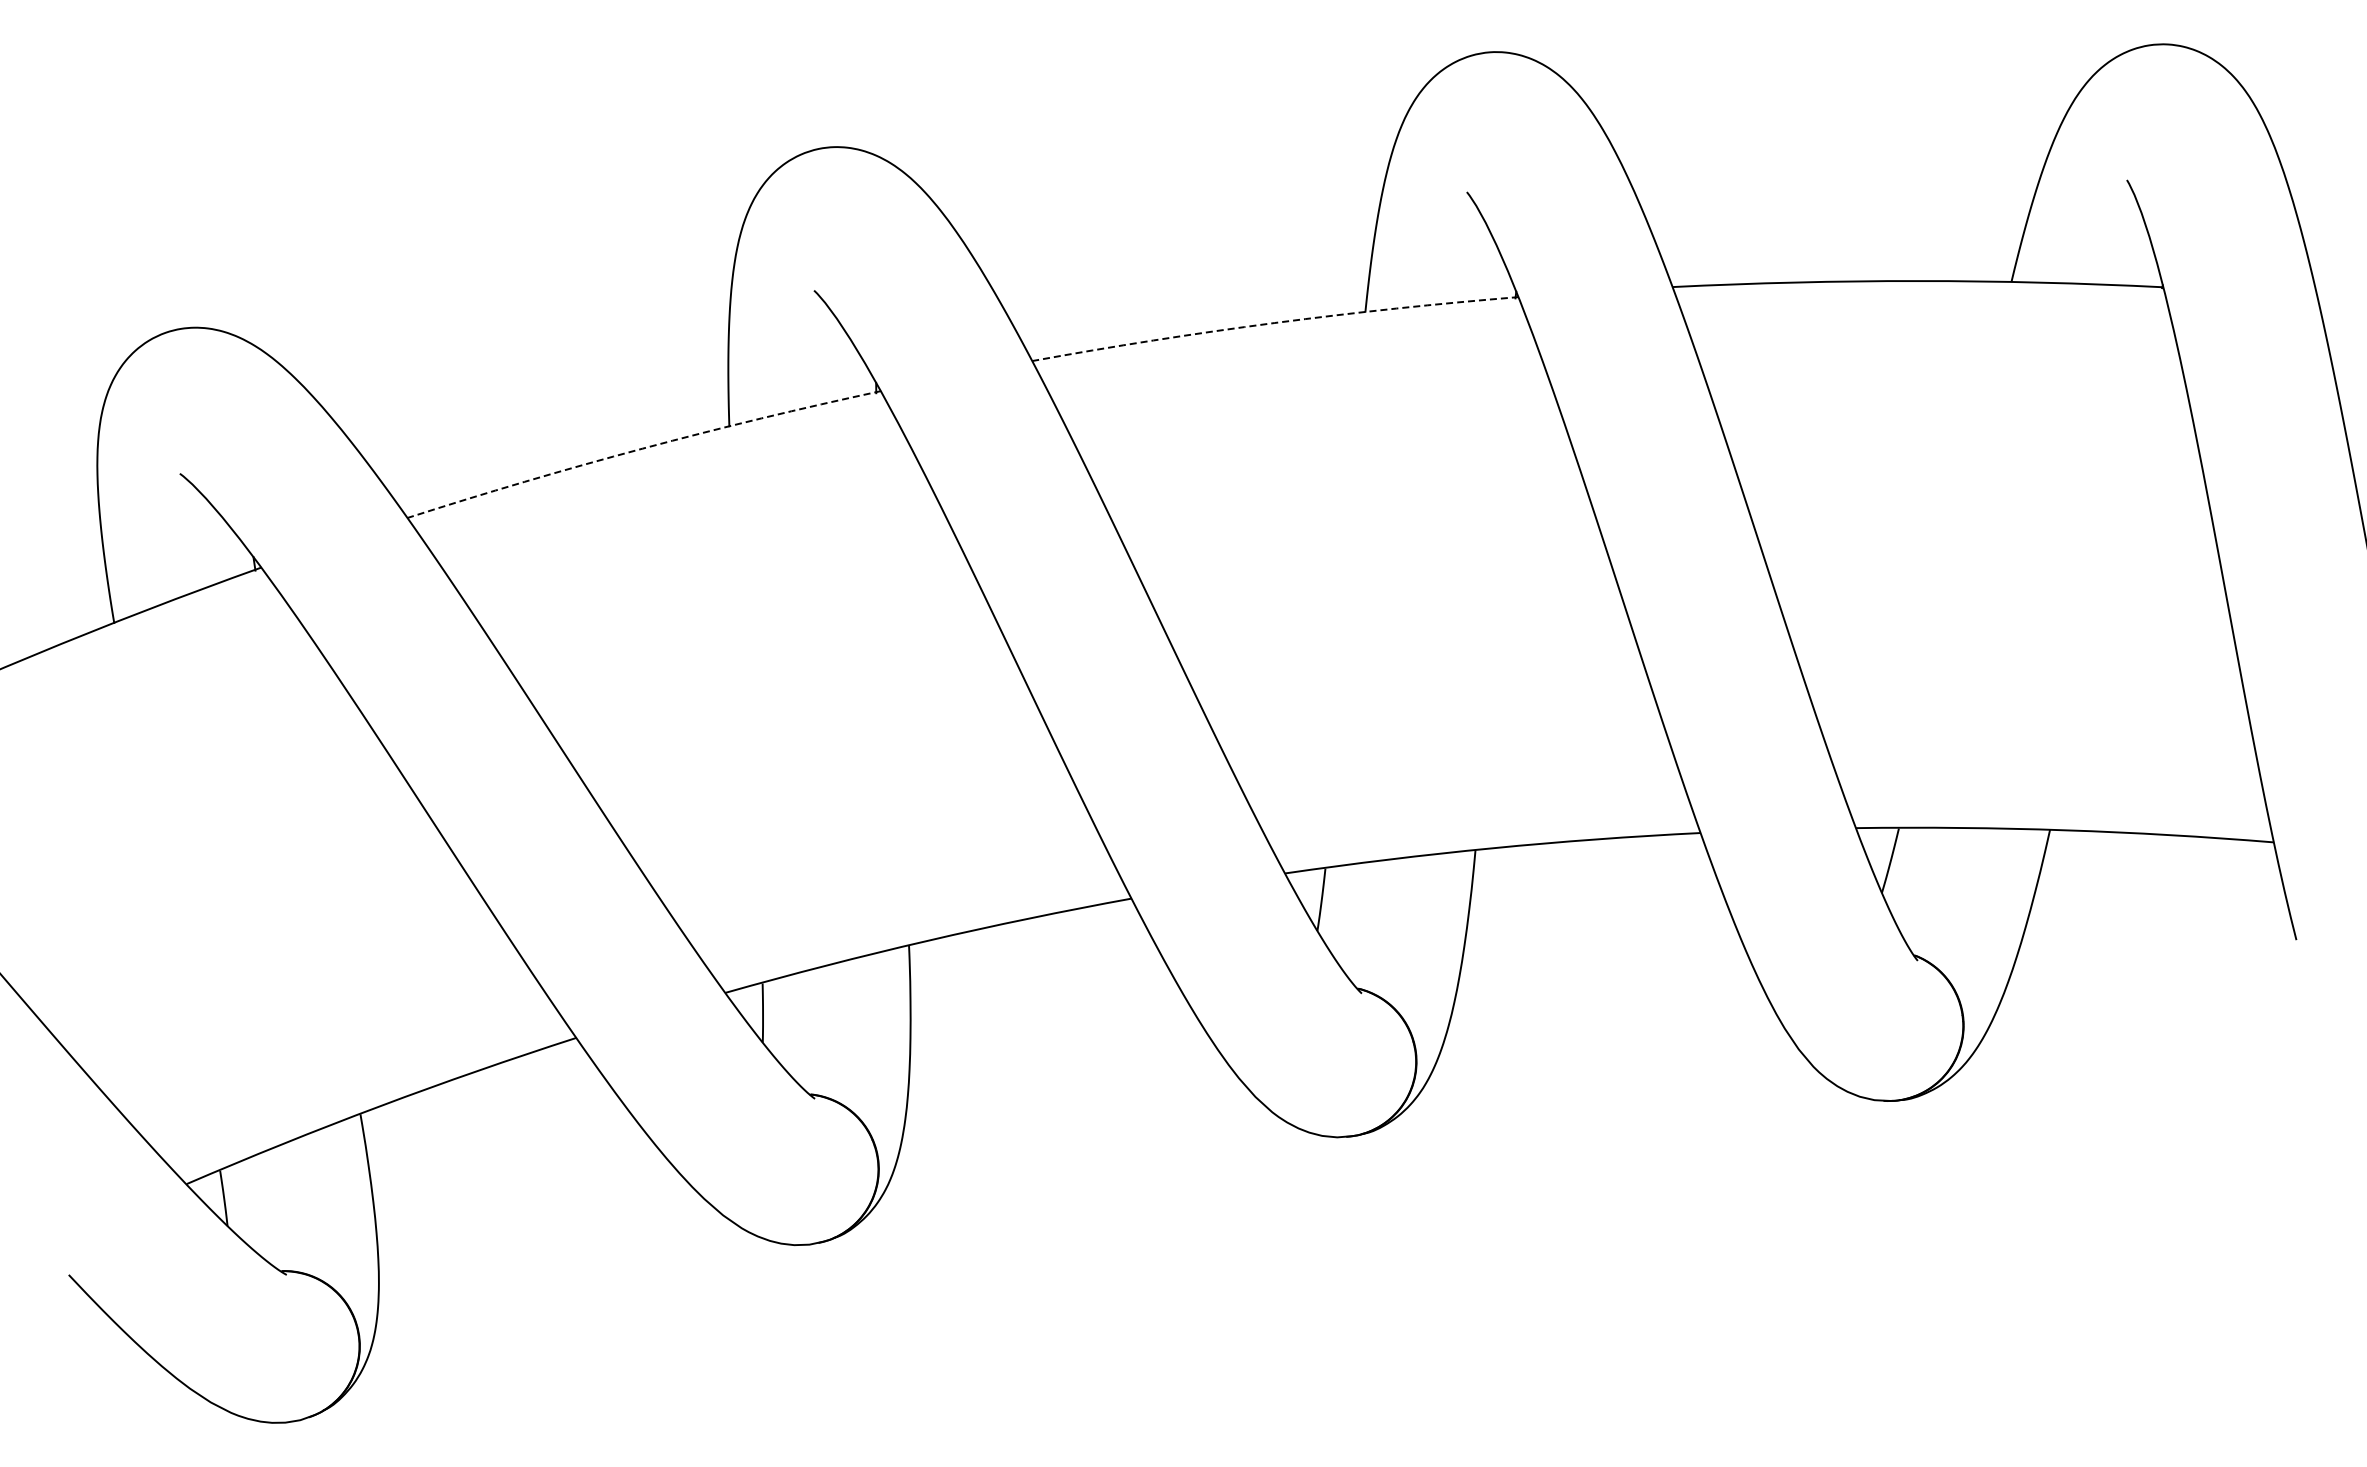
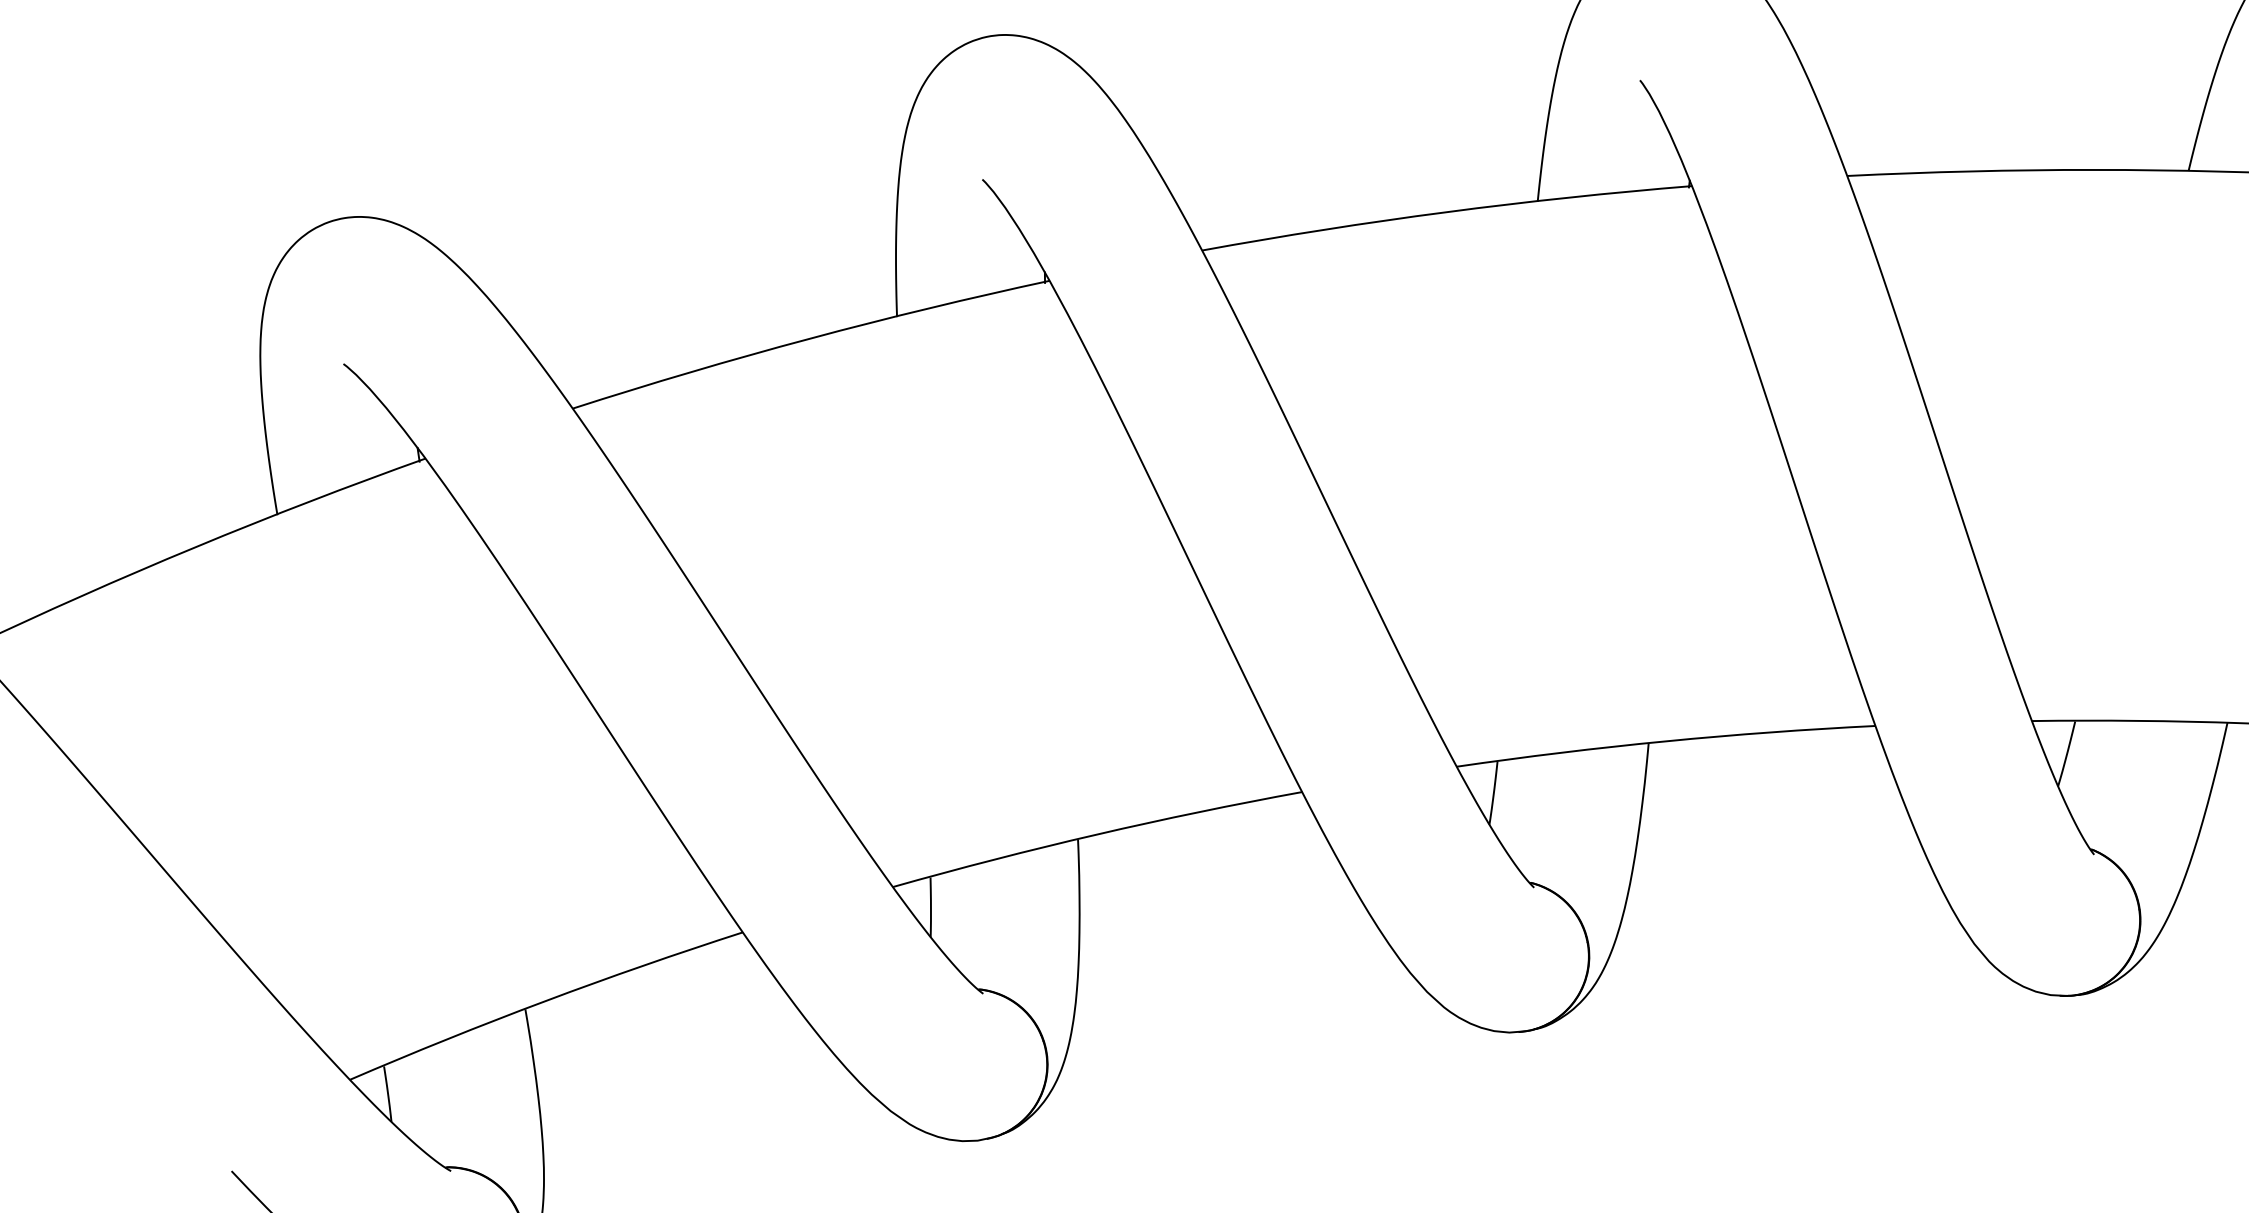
arc: (1274, 323) -> (1446, 212), dashed -> solid
arc: (642, 448) -> (809, 338), dashed -> solid

